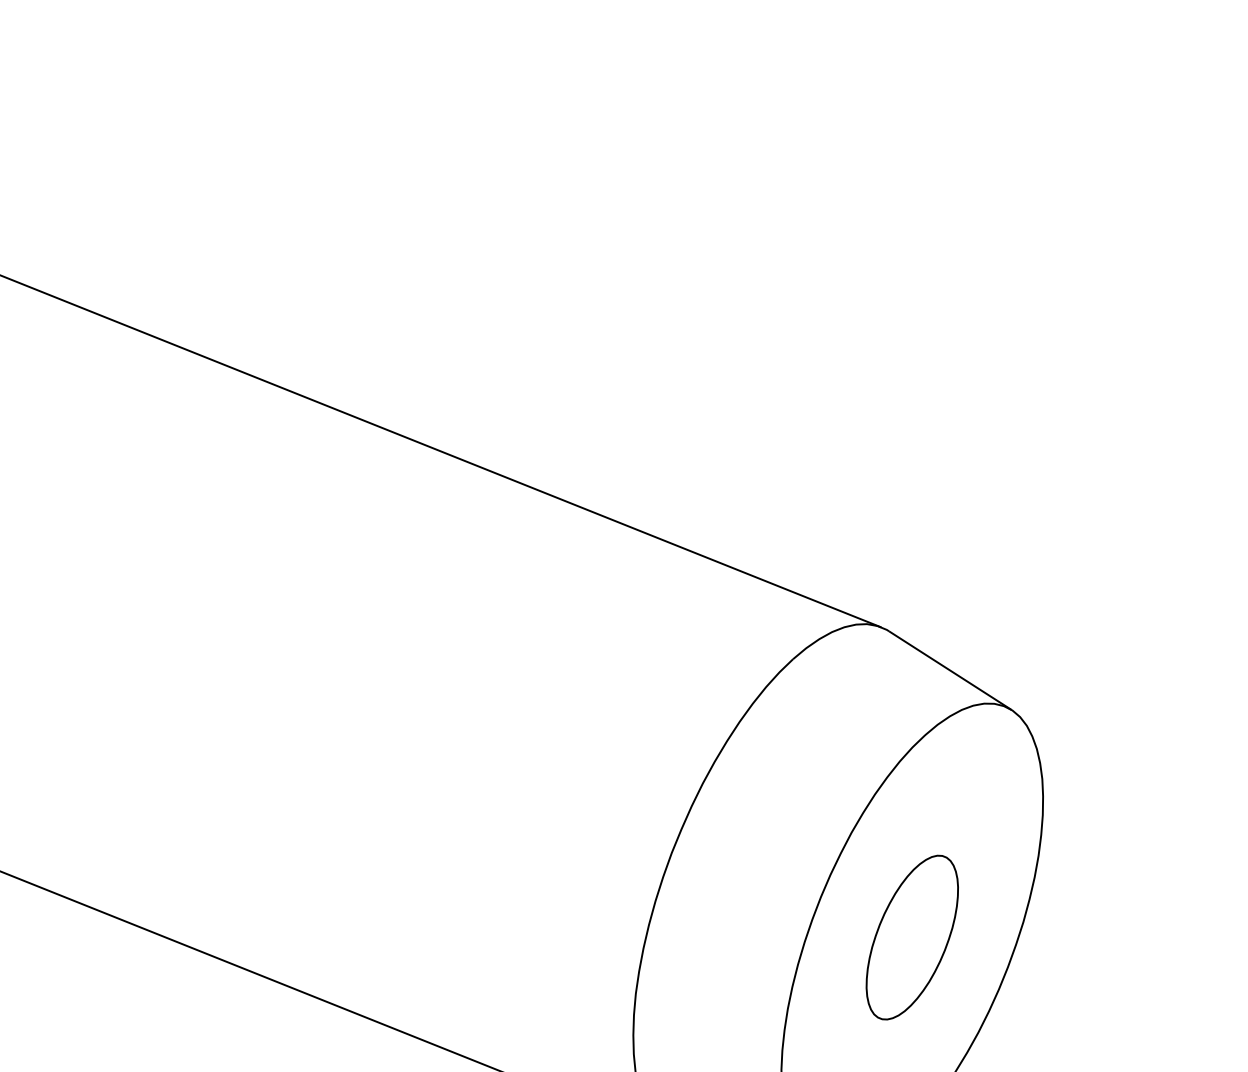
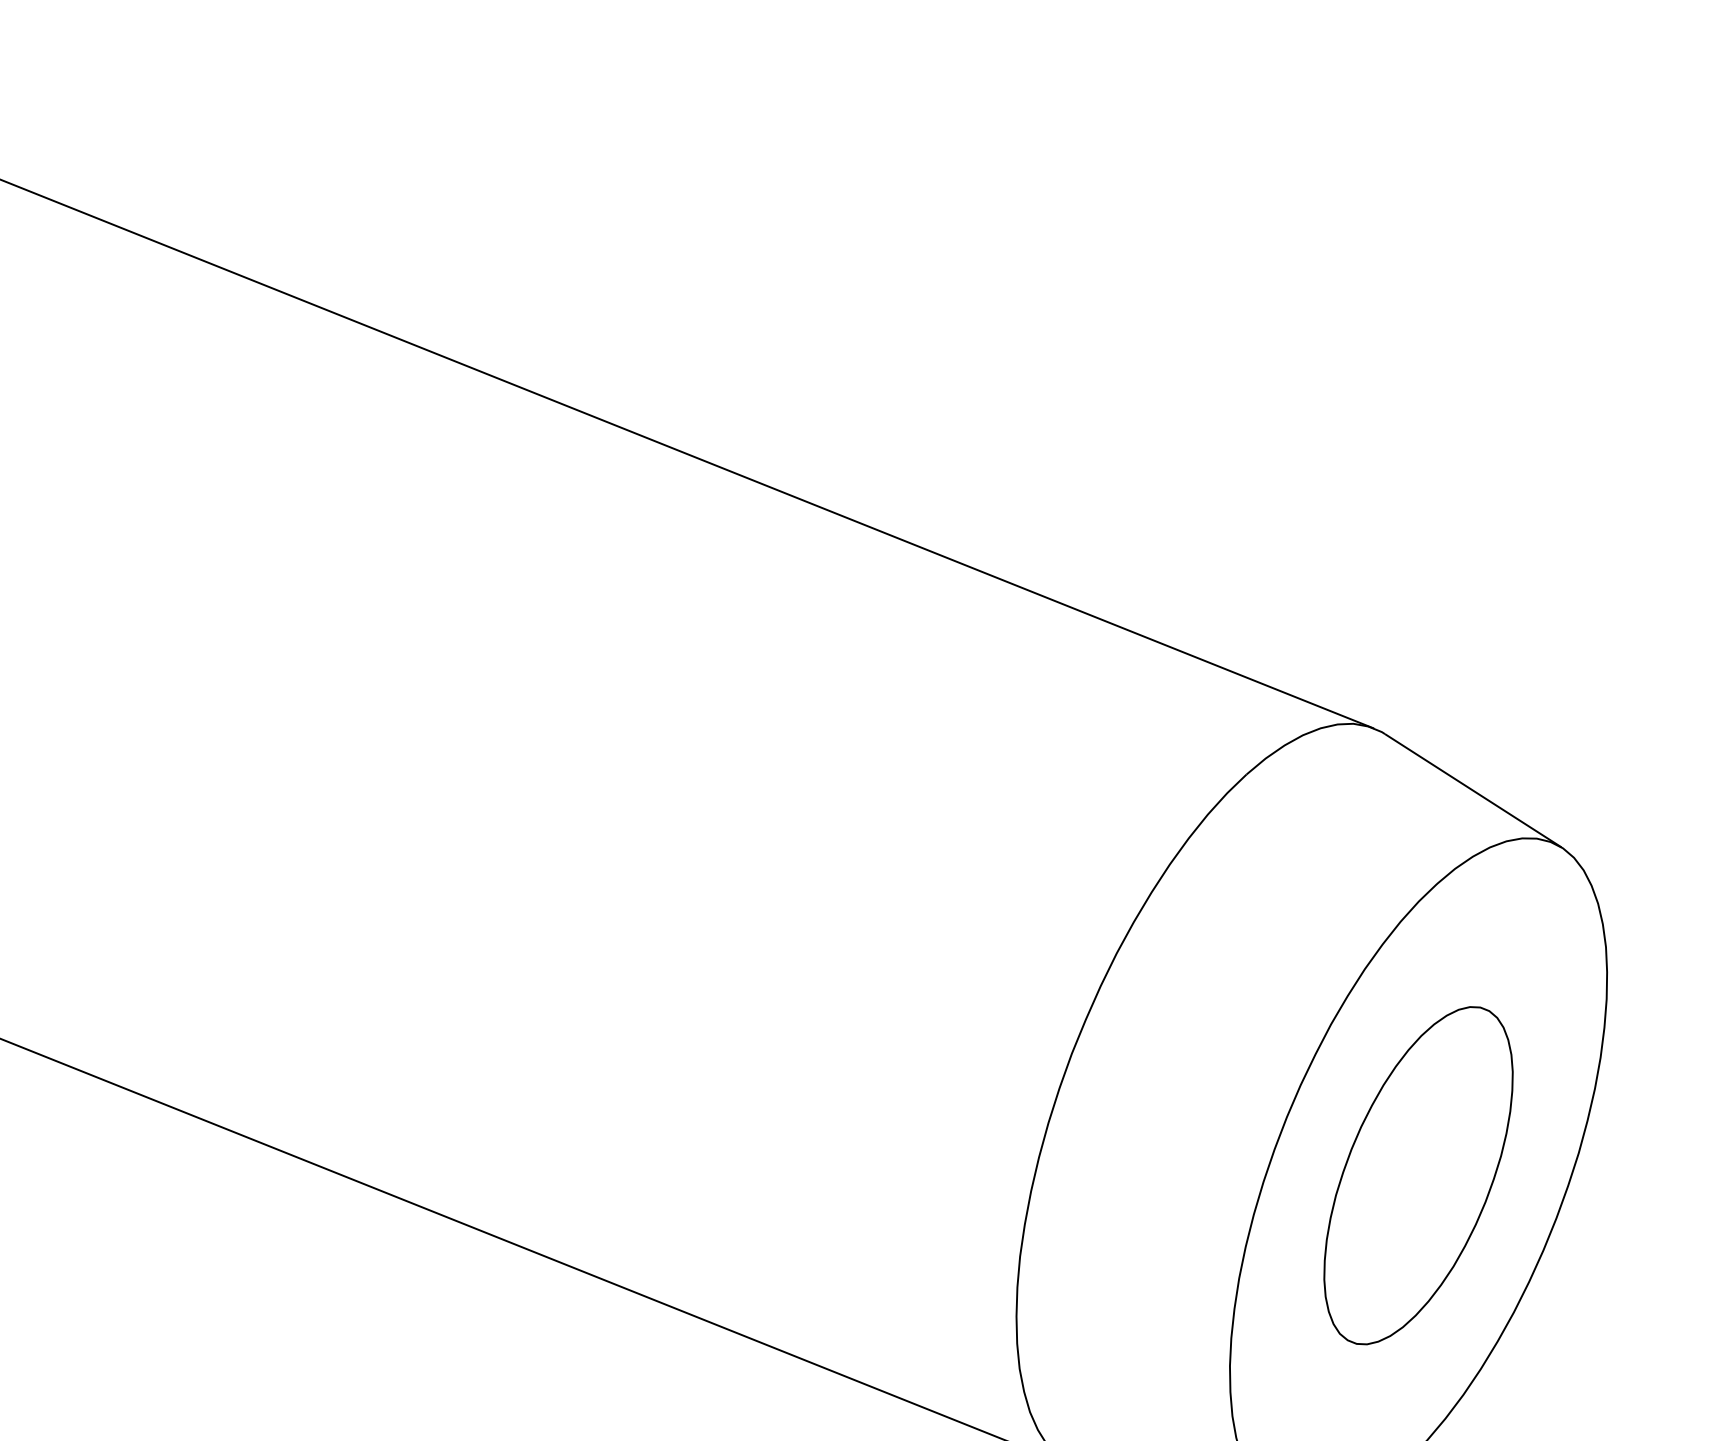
part: (912, 937) -> (1418, 1175), size x1.43

